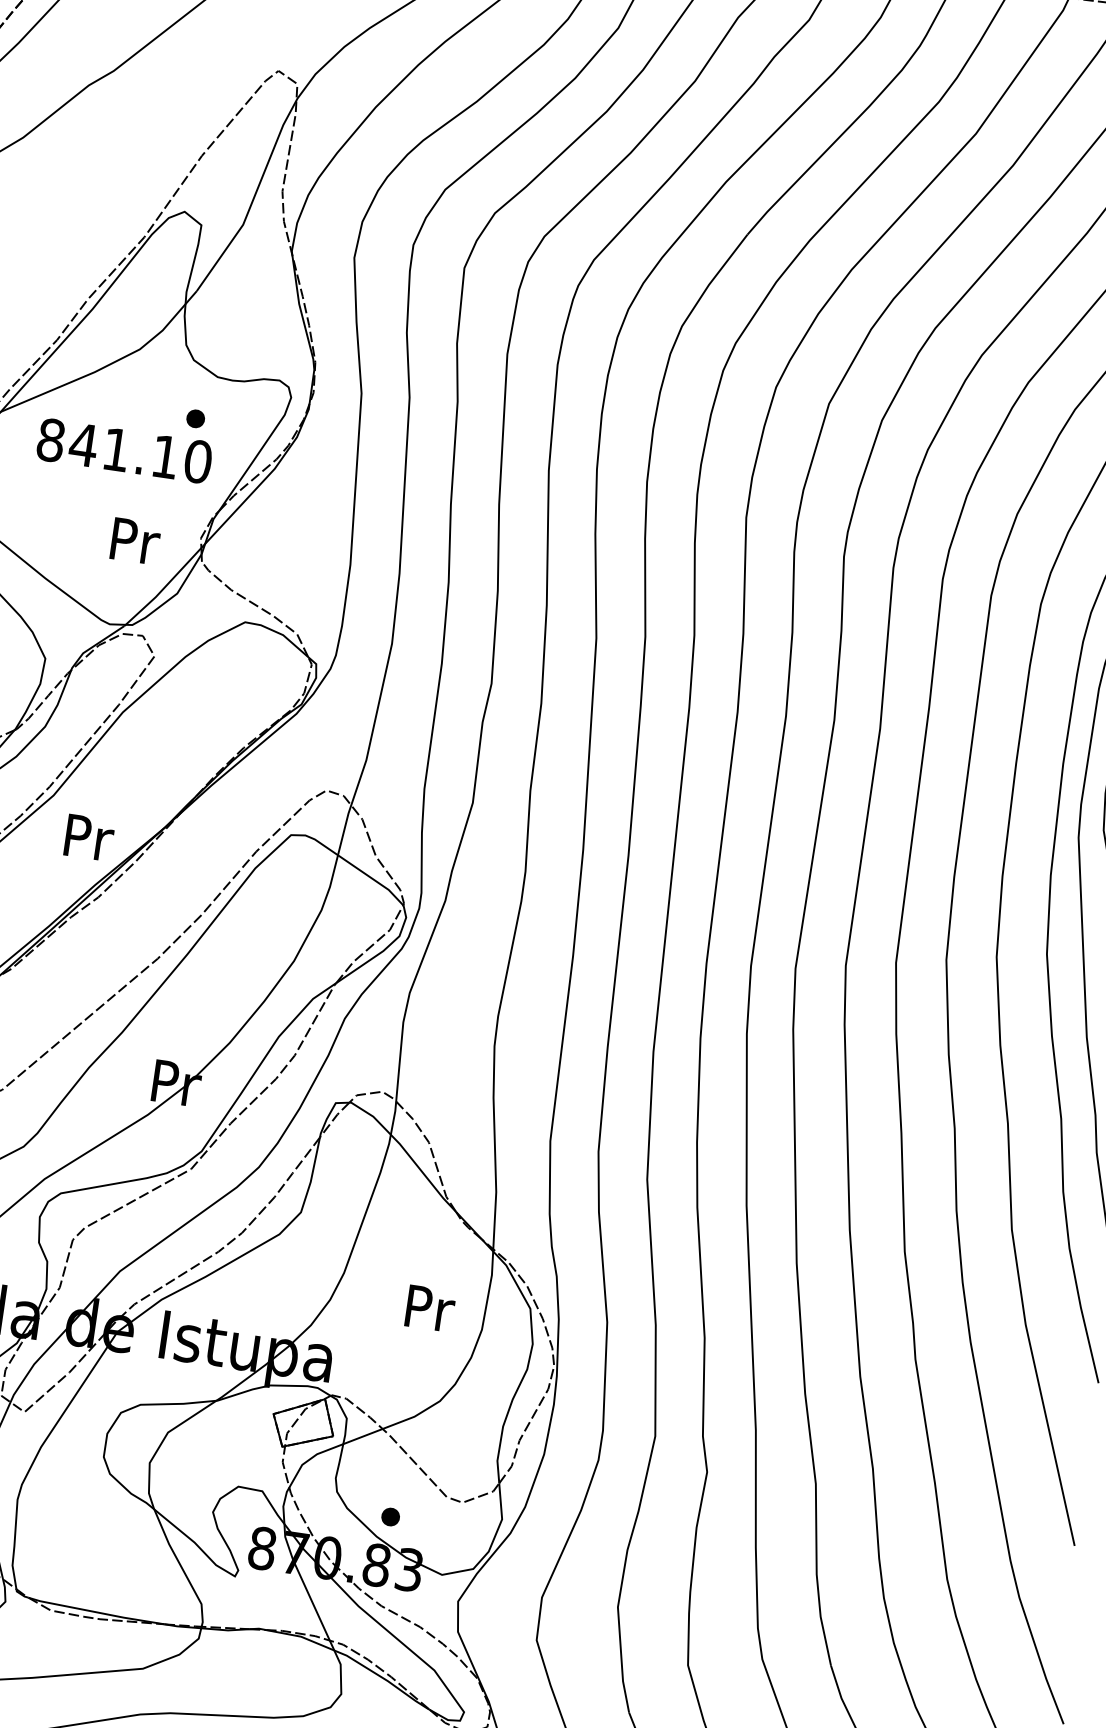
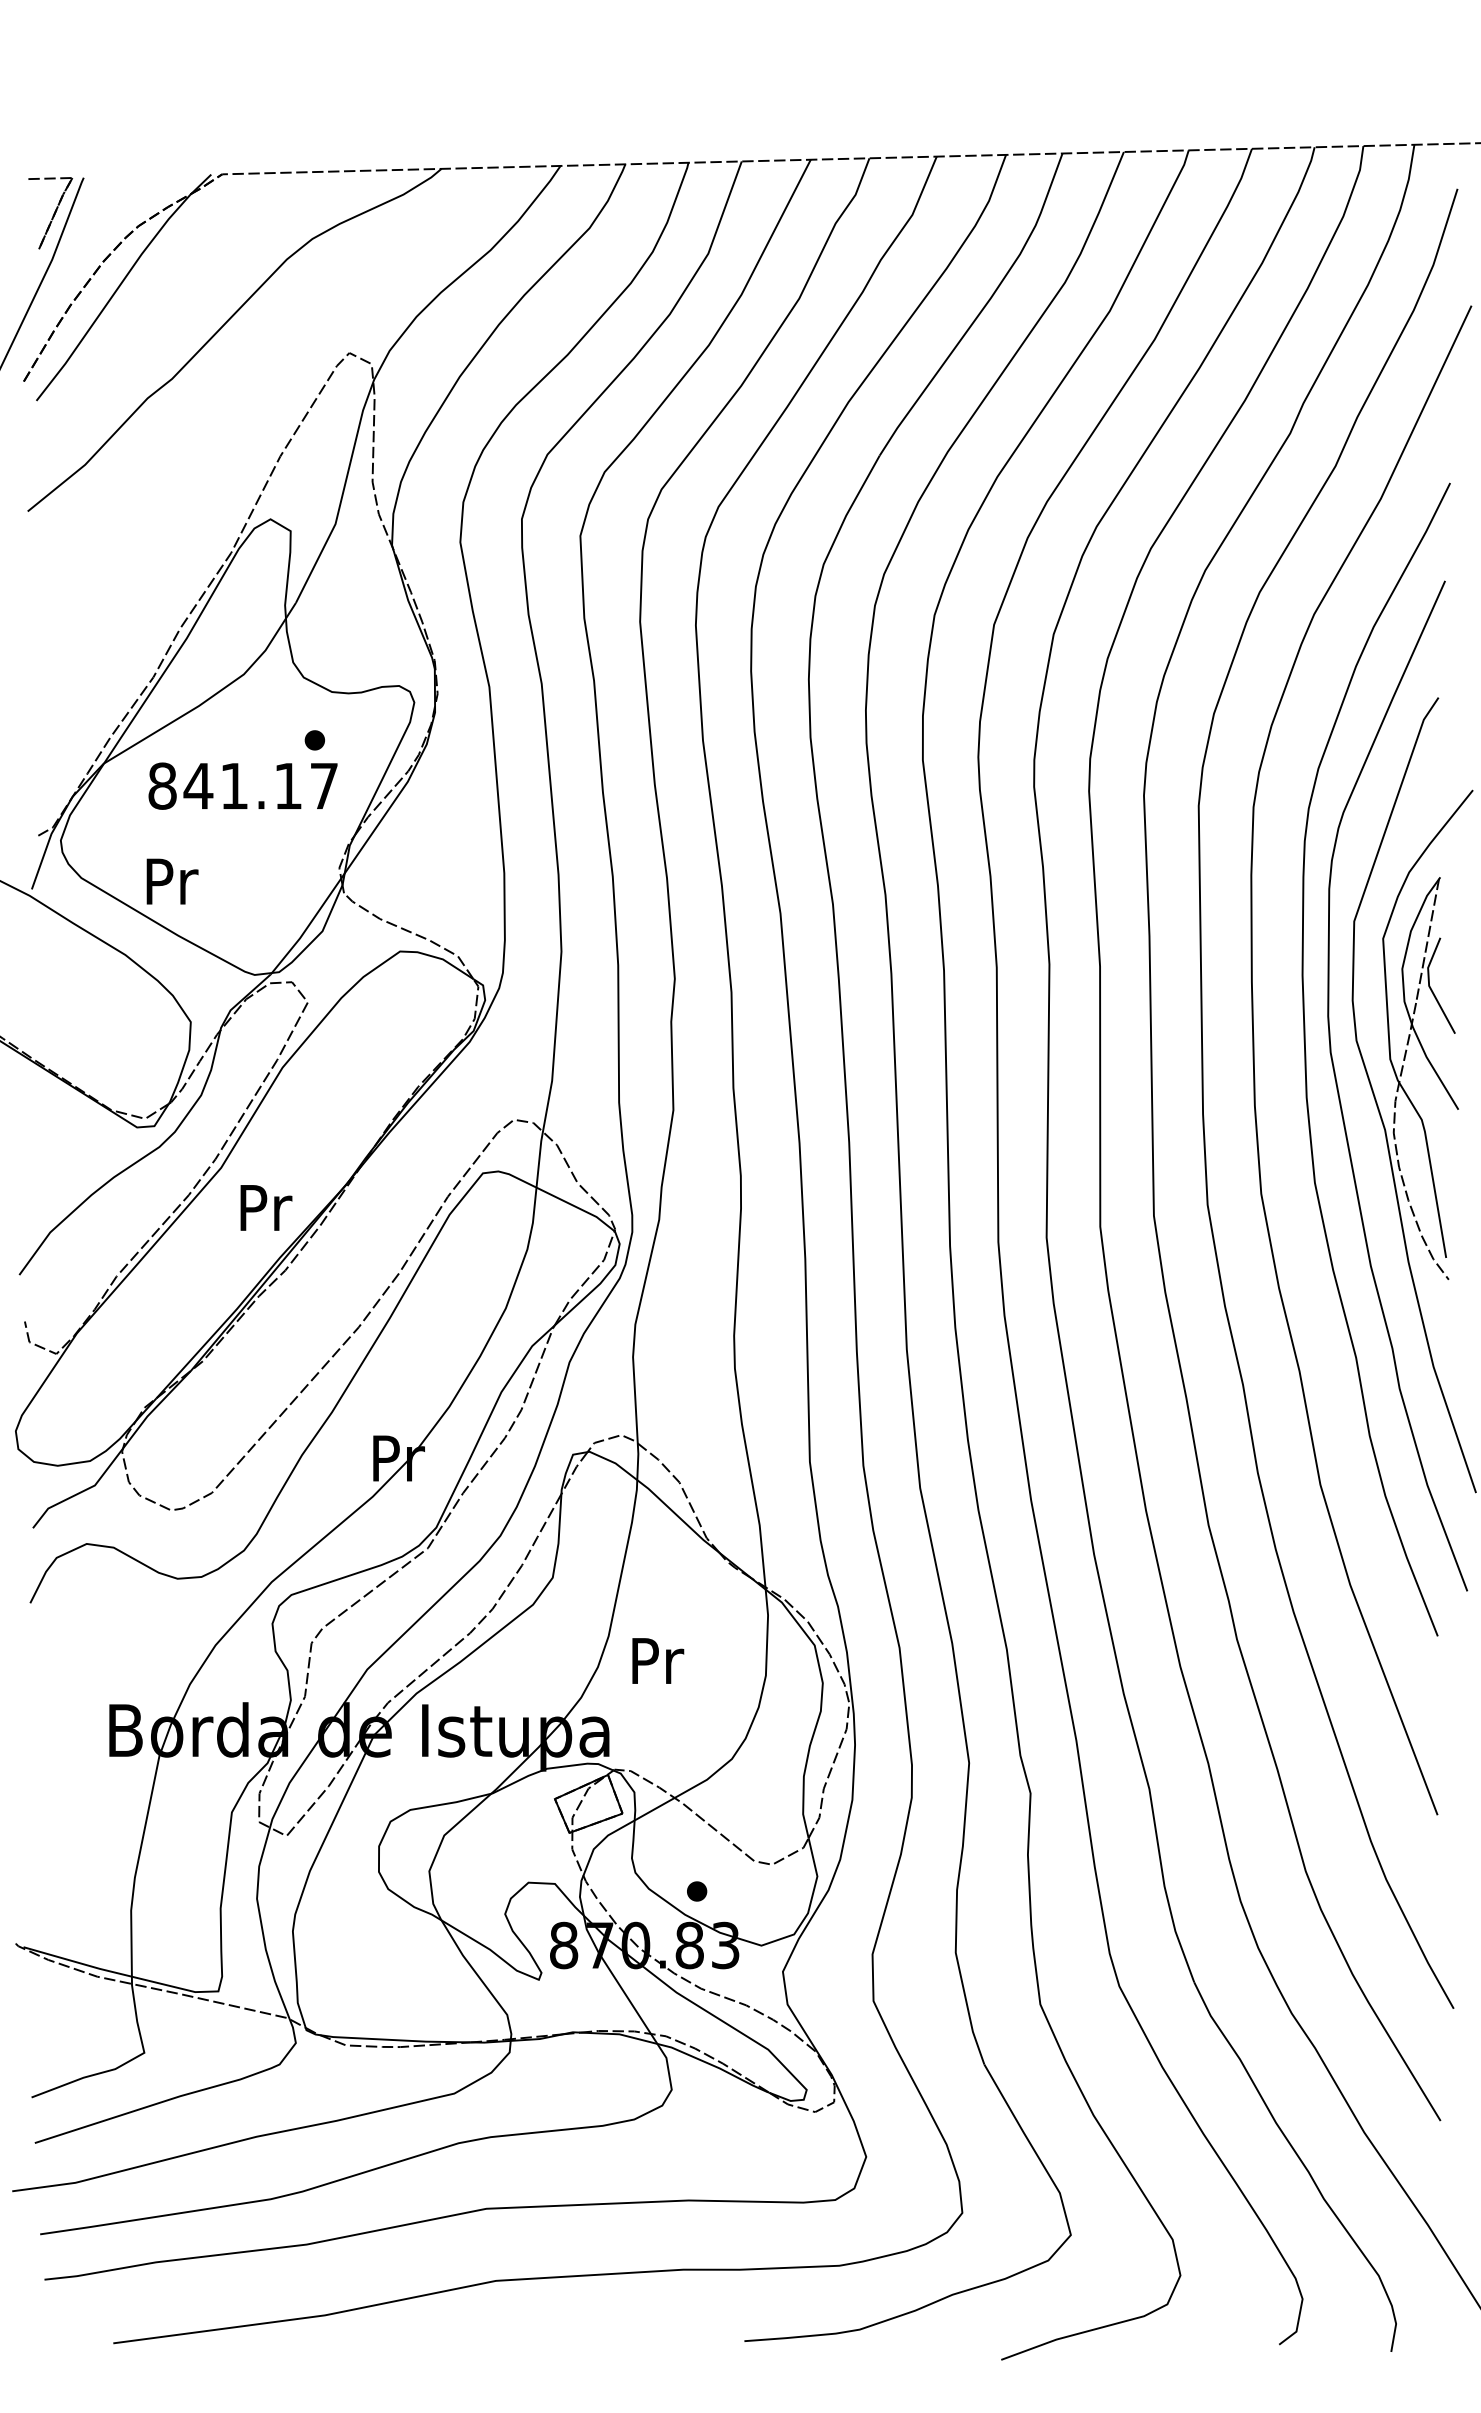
text: (198, 461) -> (324, 785), 841.10 -> 841.17
text: (135, 541) -> (172, 881), moved
text: (430, 1308) -> (658, 1660), moved

